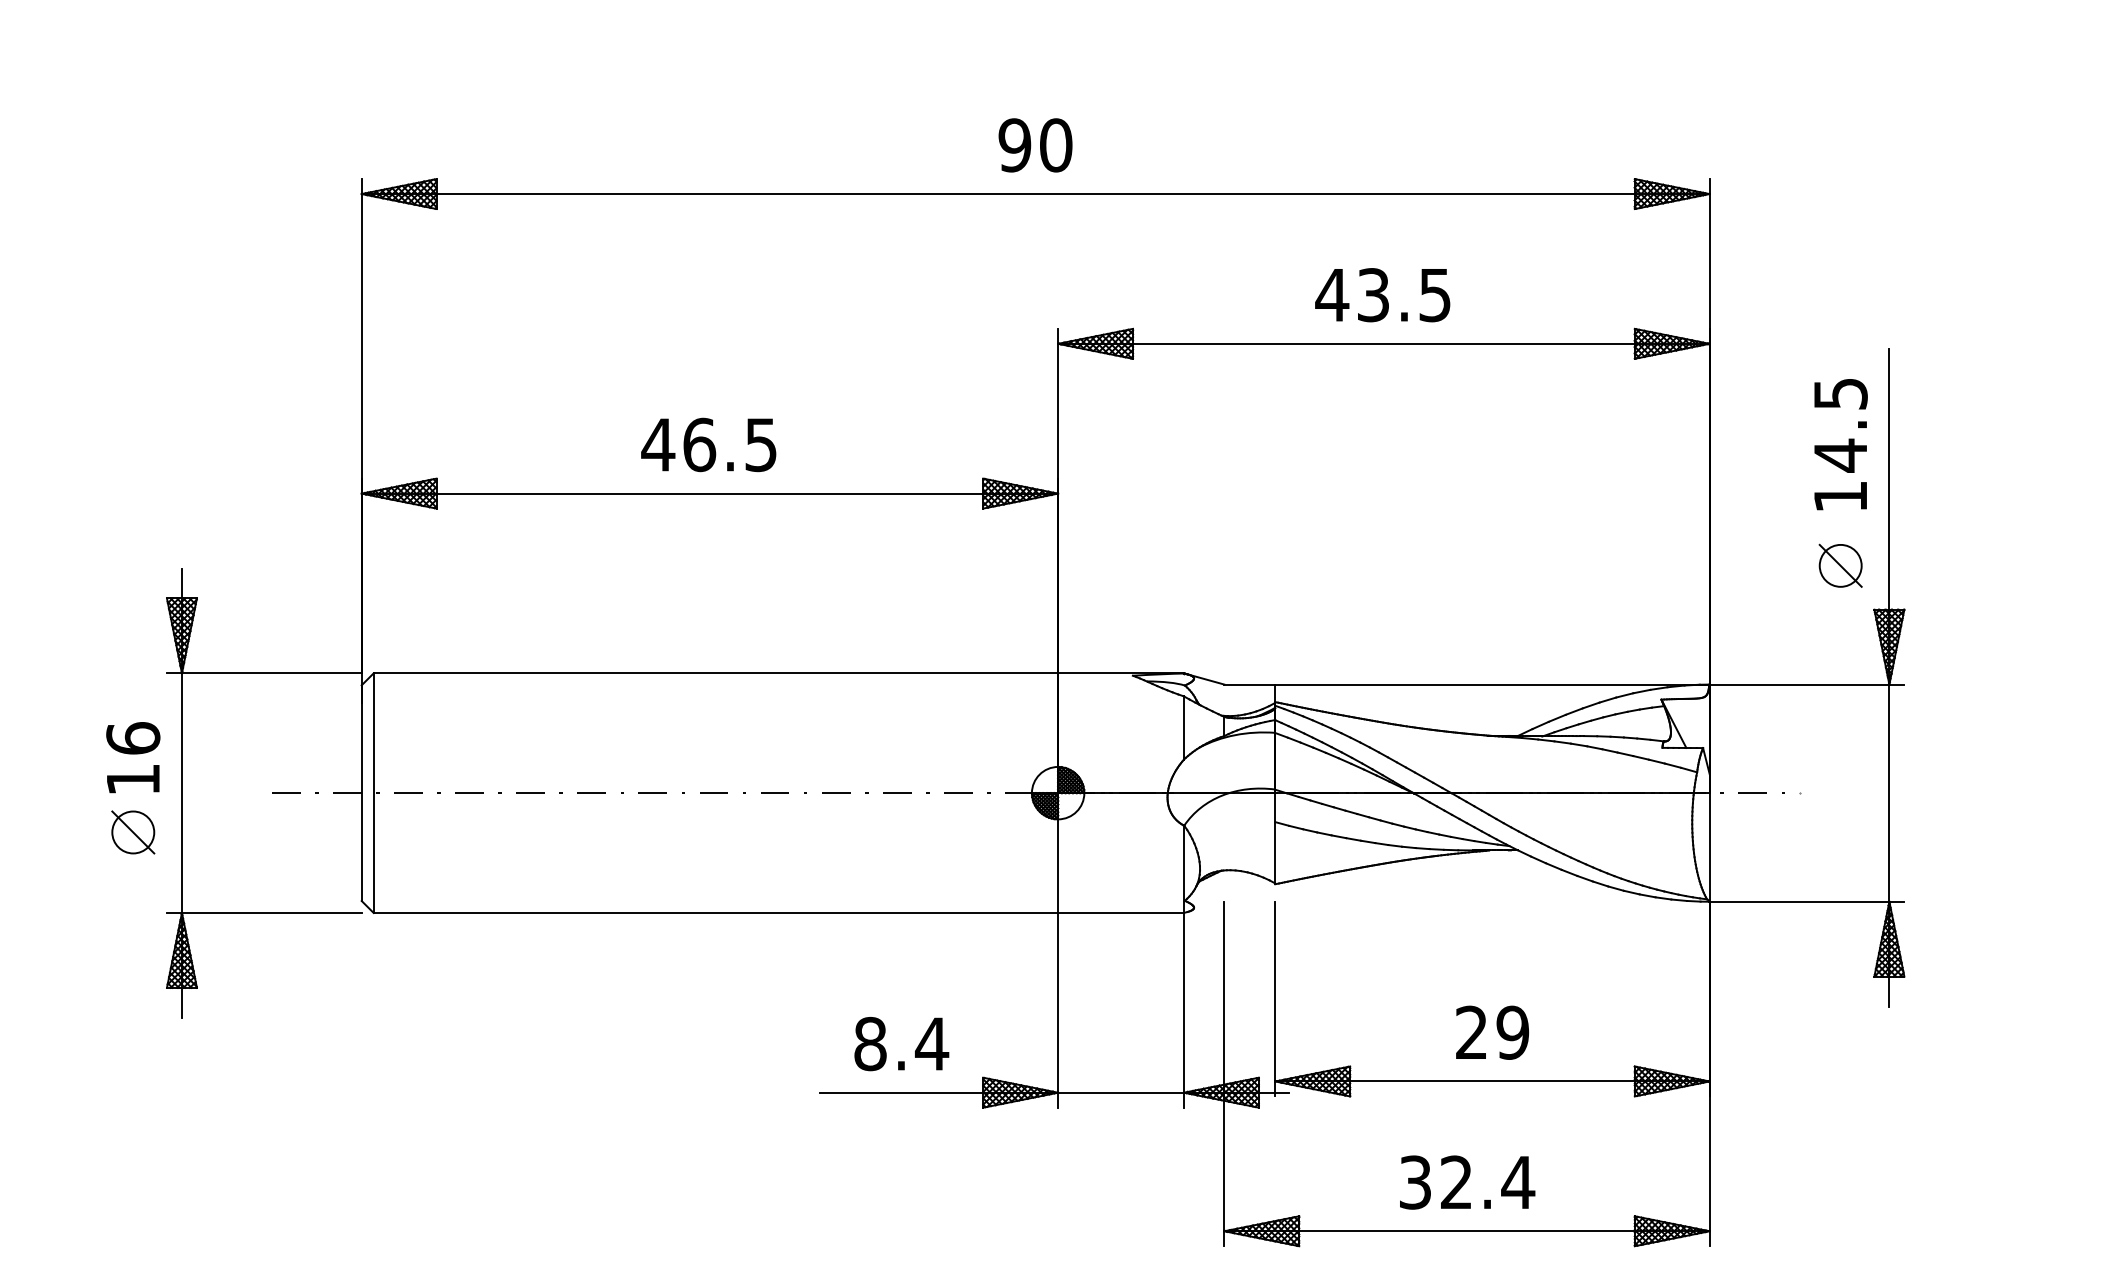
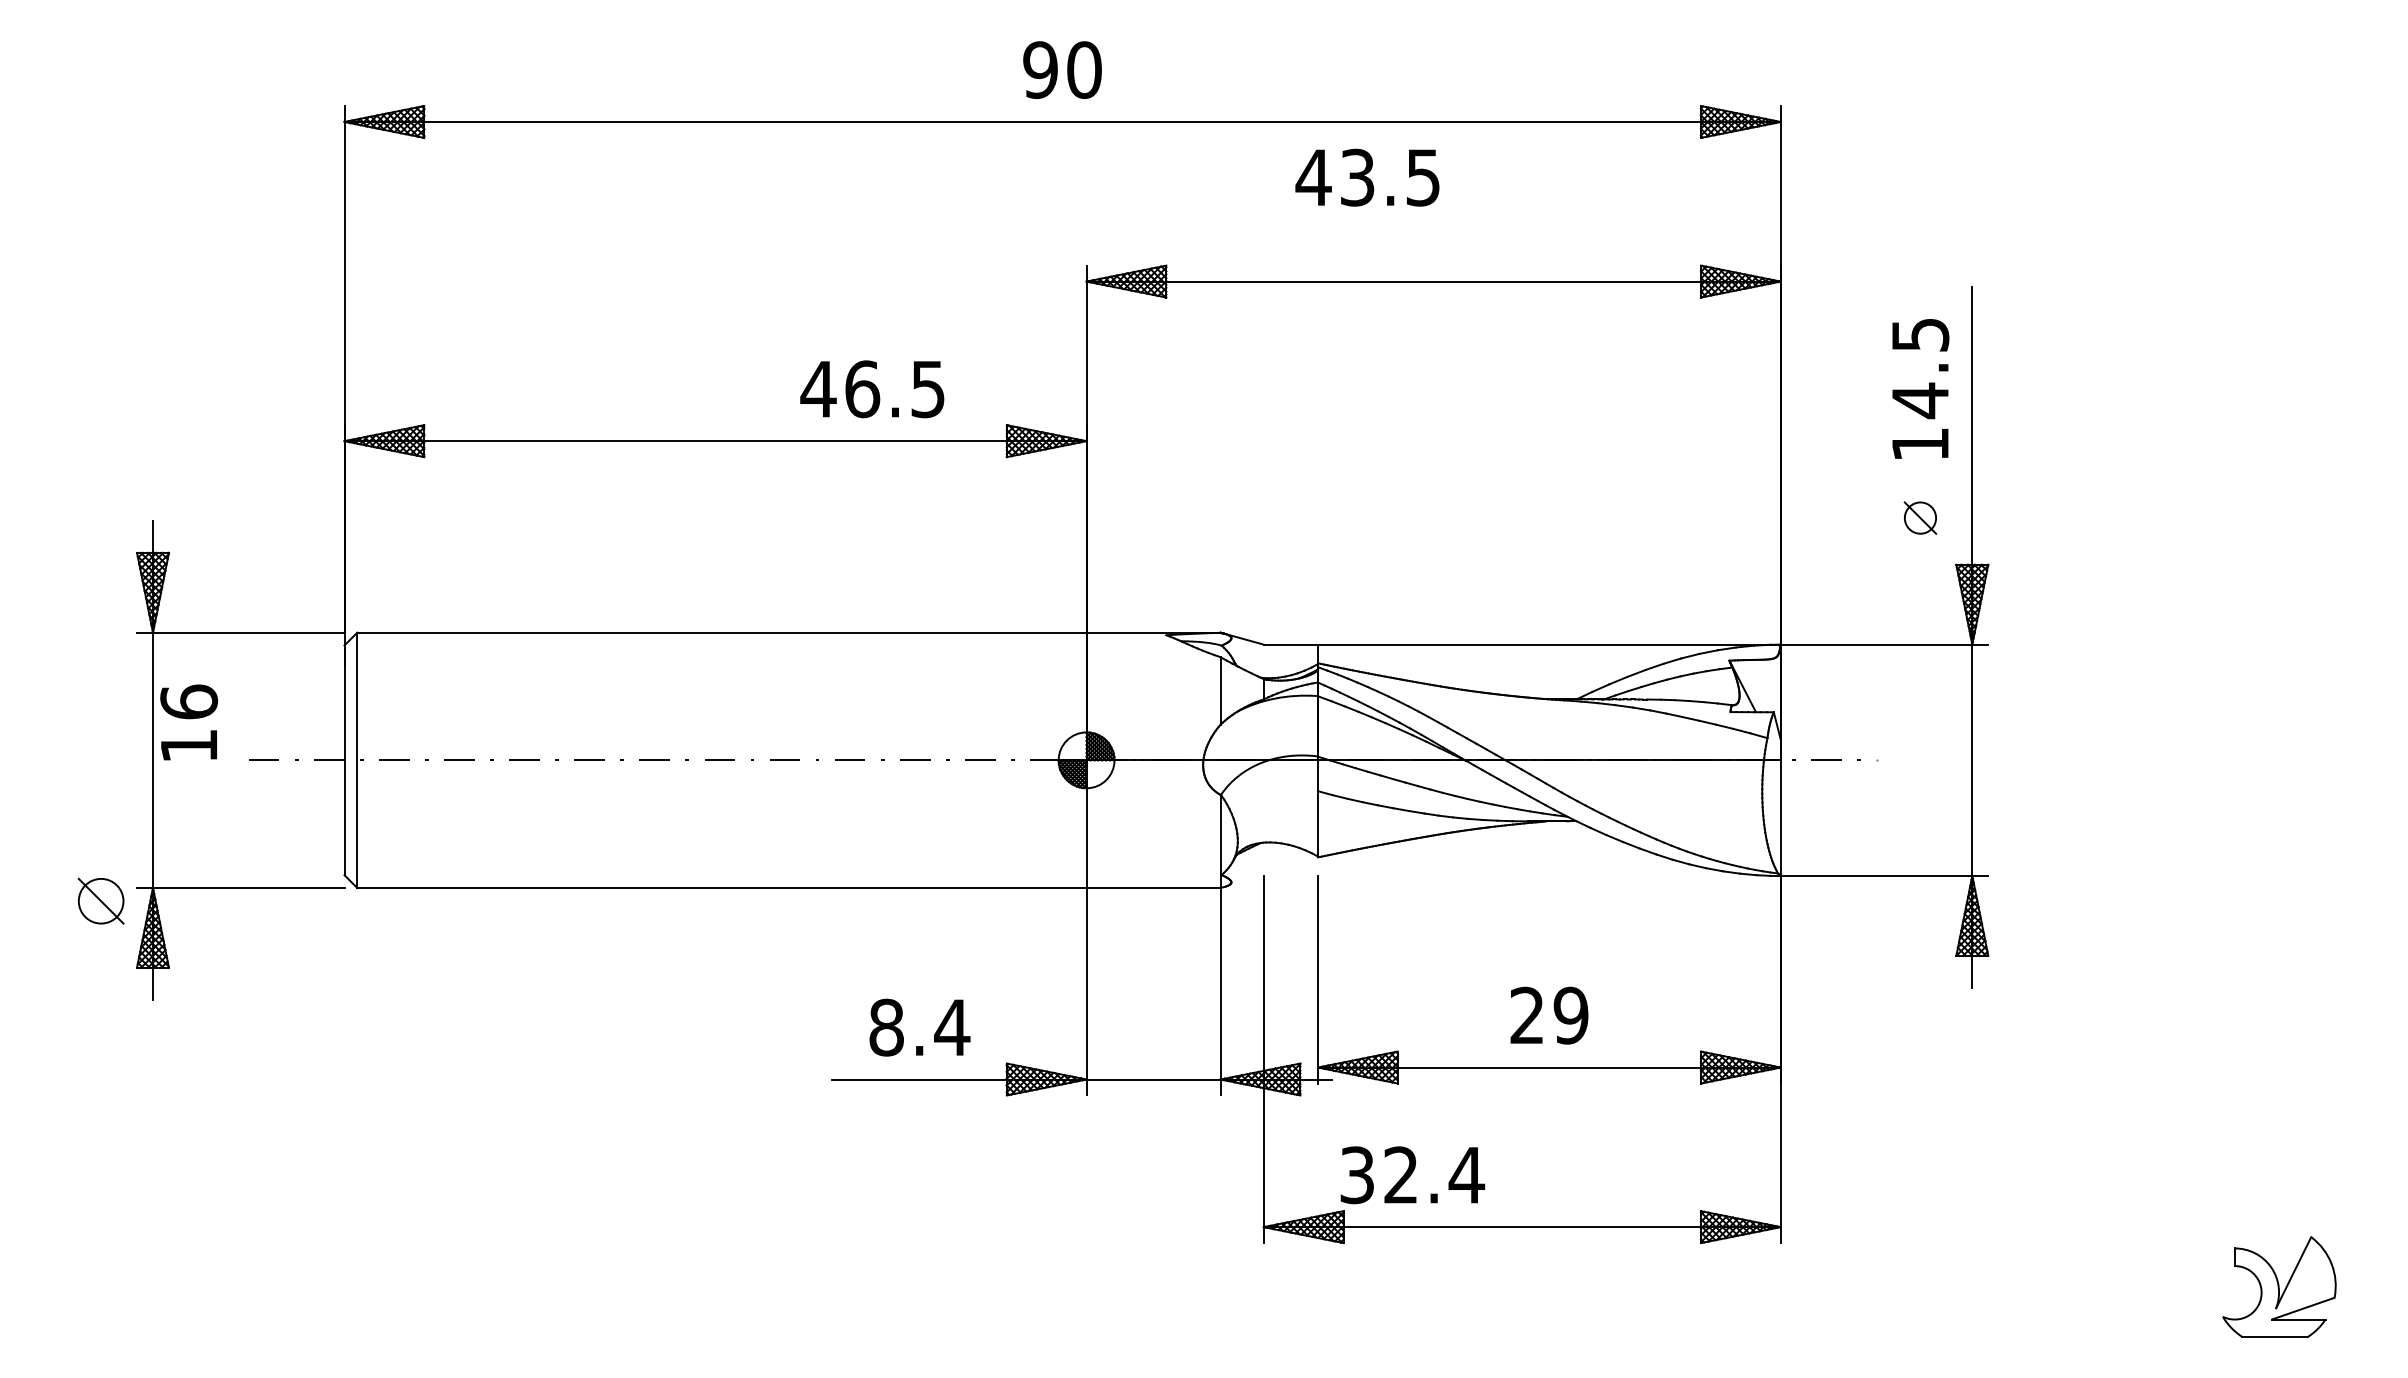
text: (1382, 294) -> (1367, 177), moved
text: (708, 445) -> (872, 389), moved
part: (1840, 565) -> (1920, 517), size x0.7
text: (133, 757) -> (189, 722), moved
part: (132, 831) -> (100, 900), moved
text: (1467, 1182) -> (1412, 1175), moved

